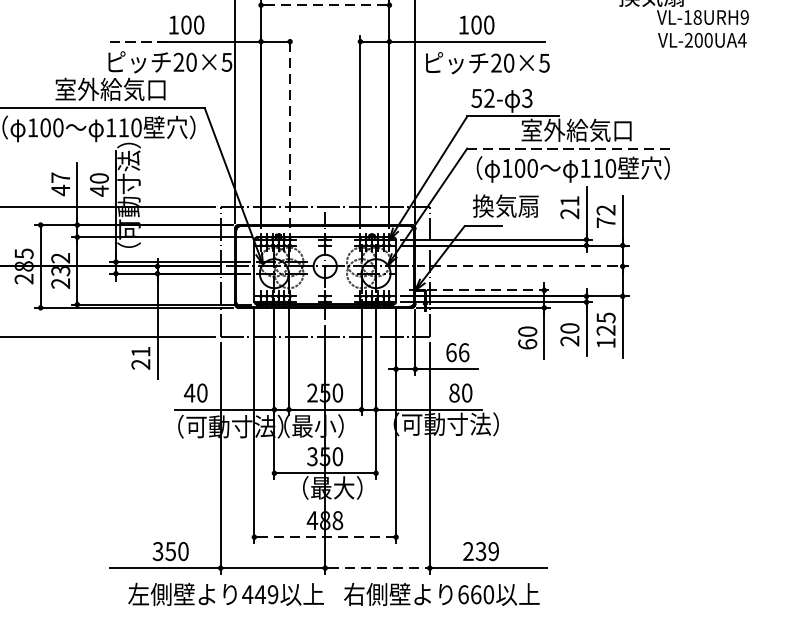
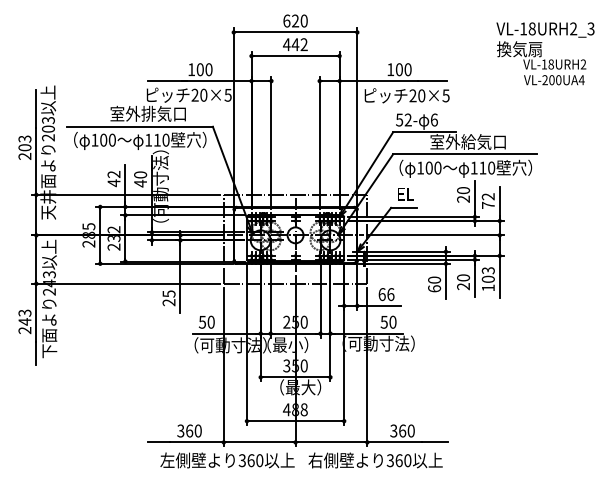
line: (325, 5) -> (295, 56), dashed -> solid
text: (744, 17) -> (583, 64), VL-18URH9 -> VL-18URH2
line: (138, 42) -> (167, 81), dashed -> solid
text: (110, 88) -> (148, 113), 室外給気口 -> 室外排気口
text: (526, 97) -> (433, 119), 3 -> 6
line: (290, 132) -> (271, 143), dashed -> solid
line: (571, 148) -> (464, 154), dashed -> solid
text: (59, 177) -> (113, 174), 47 -> 42
text: (569, 201) -> (463, 190), 21 -> 20
text: (505, 205) -> (419, 193), 換気扇 -> EL
line: (529, 266) -> (435, 235), dashed -> solid
line: (489, 289) -> (408, 251), dashed -> solid
text: (604, 323) -> (487, 274), 125 -> 103
text: (140, 351) -> (168, 293), 21 -> 25
text: (453, 391) -> (383, 321), 80 -> 50
text: (189, 393) -> (202, 322), 40 -> 50
line: (326, 537) -> (296, 421), dashed -> solid
text: (170, 550) -> (189, 430), 350 -> 360
text: (481, 550) -> (402, 430), 239 -> 360
line: (377, 568) -> (331, 442), dashed -> solid
text: (259, 594) -> (250, 460), 449 -> 360
text: (463, 594) -> (390, 460), 660 -> 360

